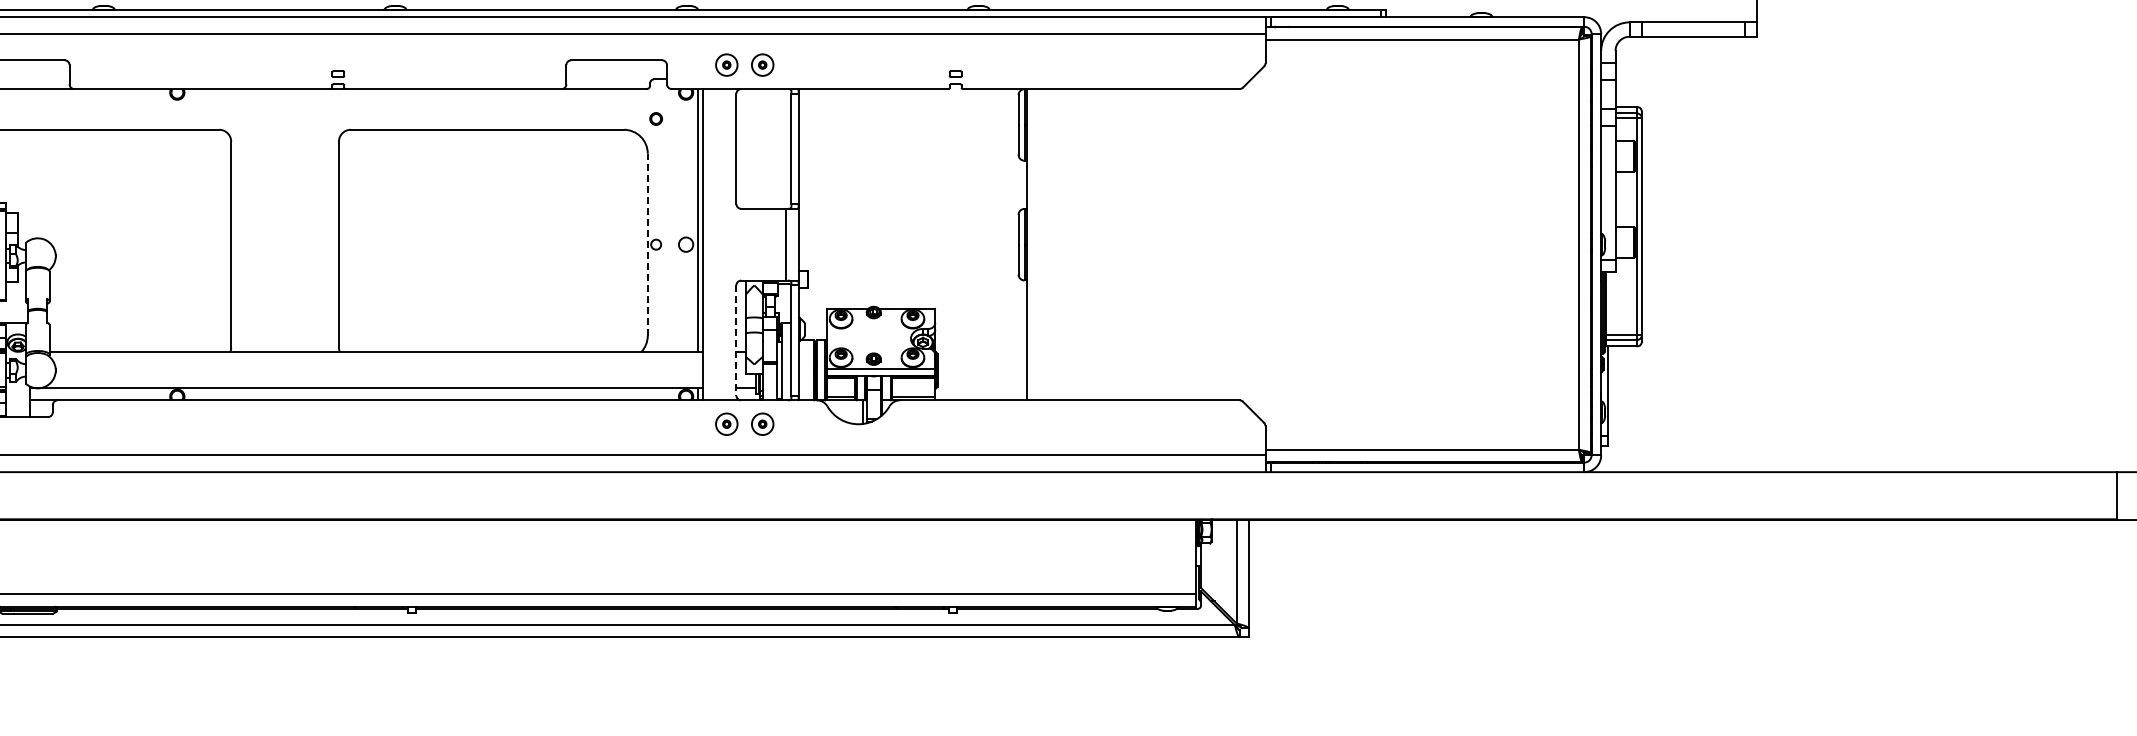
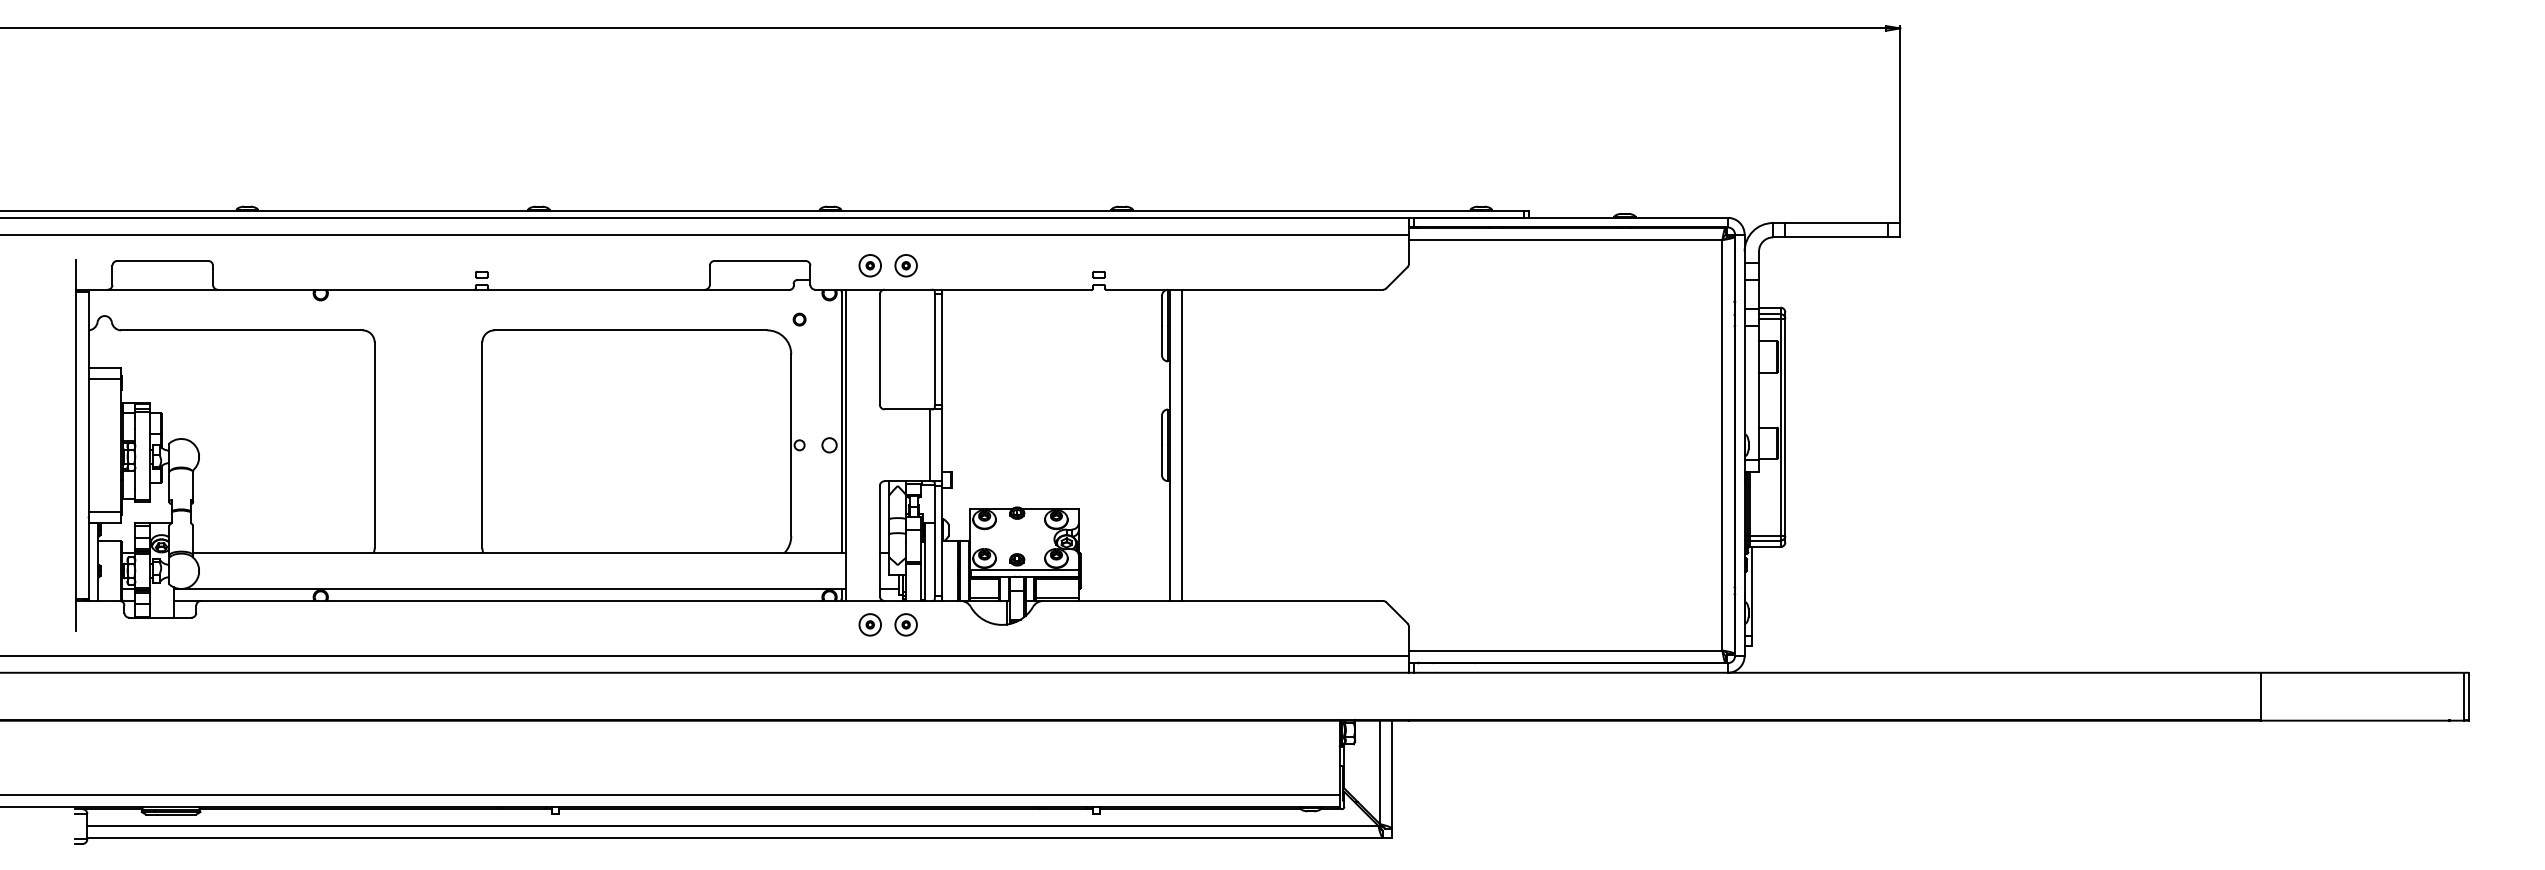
line: (1039, 243) -> (1182, 444), added
line: (648, 244) -> (791, 445), dashed -> solid
line: (736, 340) -> (879, 541), dashed -> solid

